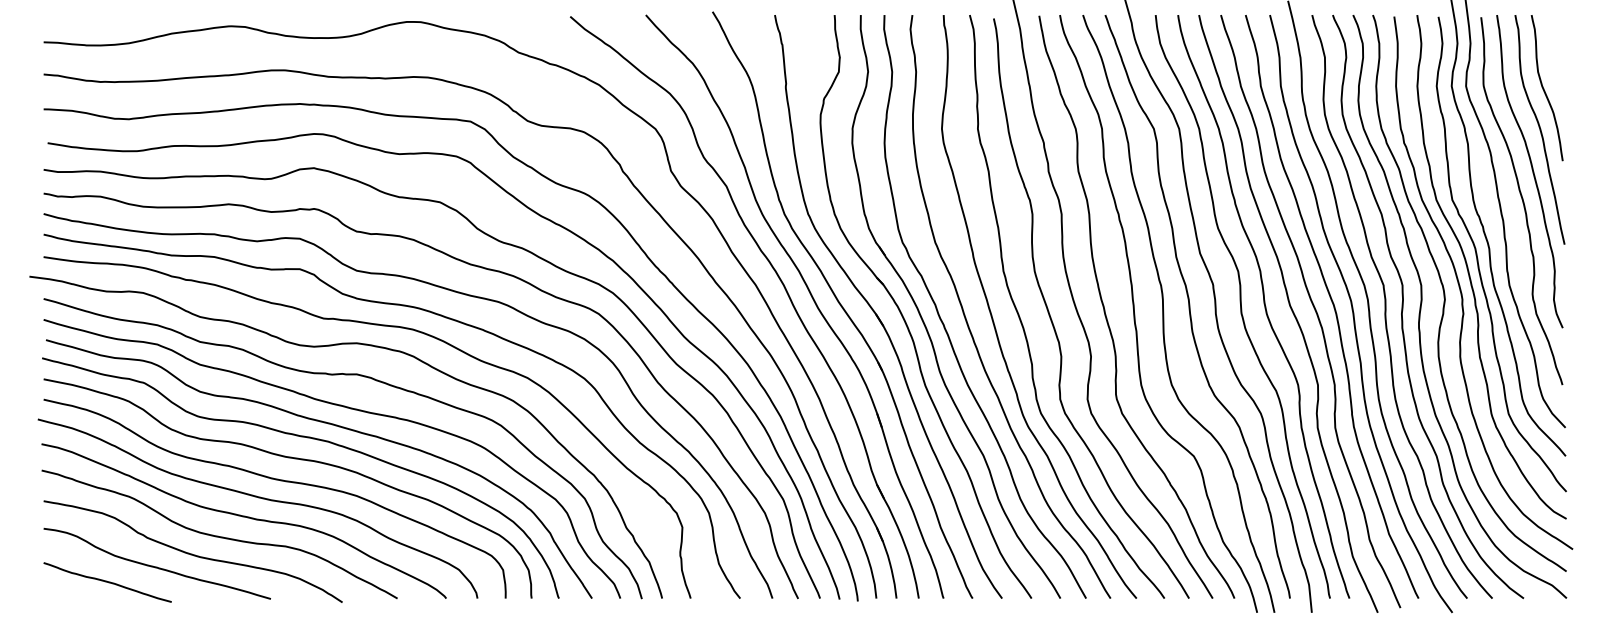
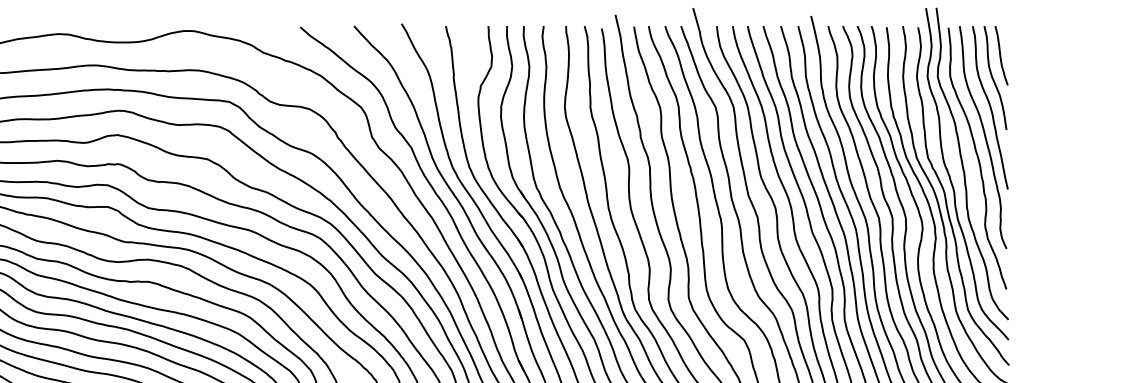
curve: (1554, 56) -> (1000, 55), added

